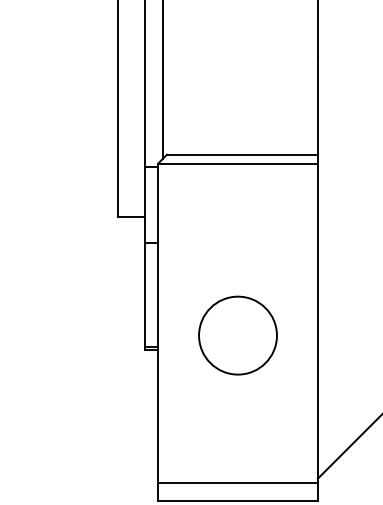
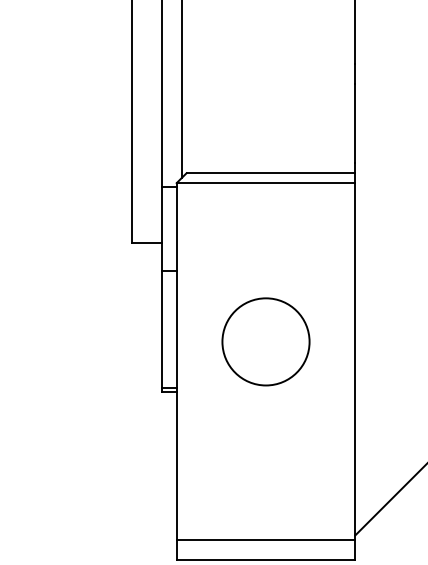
circle: (237, 335) -> (265, 341), moved

